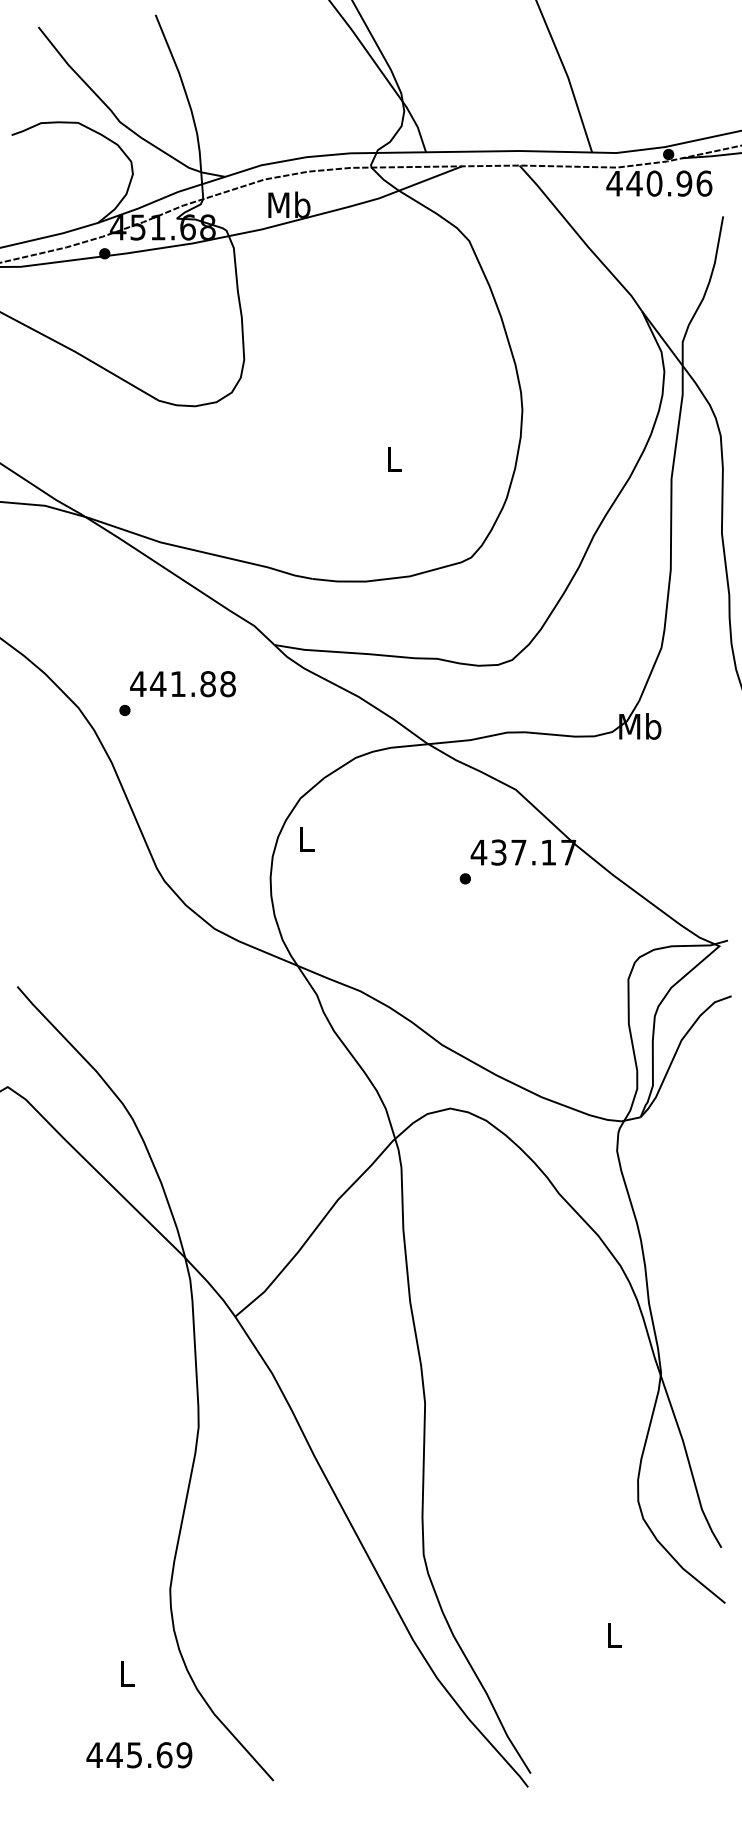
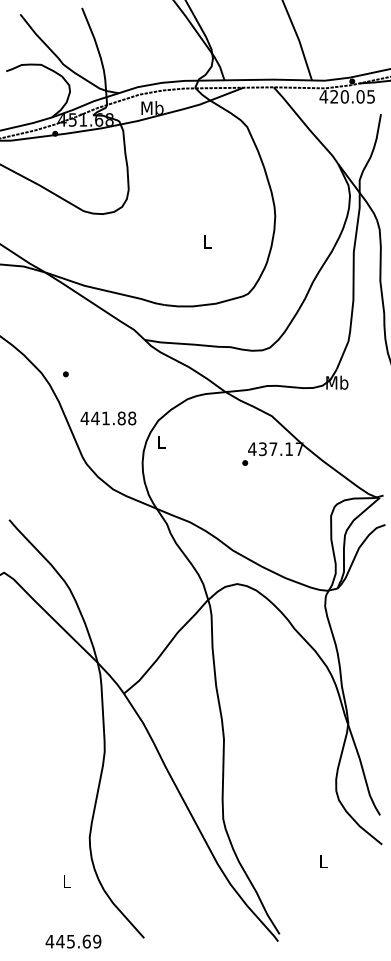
text: (669, 182) -> (352, 96), 440.96 -> 420.05
text: (183, 684) -> (108, 418), moved
text: (139, 1754) -> (73, 941), moved

